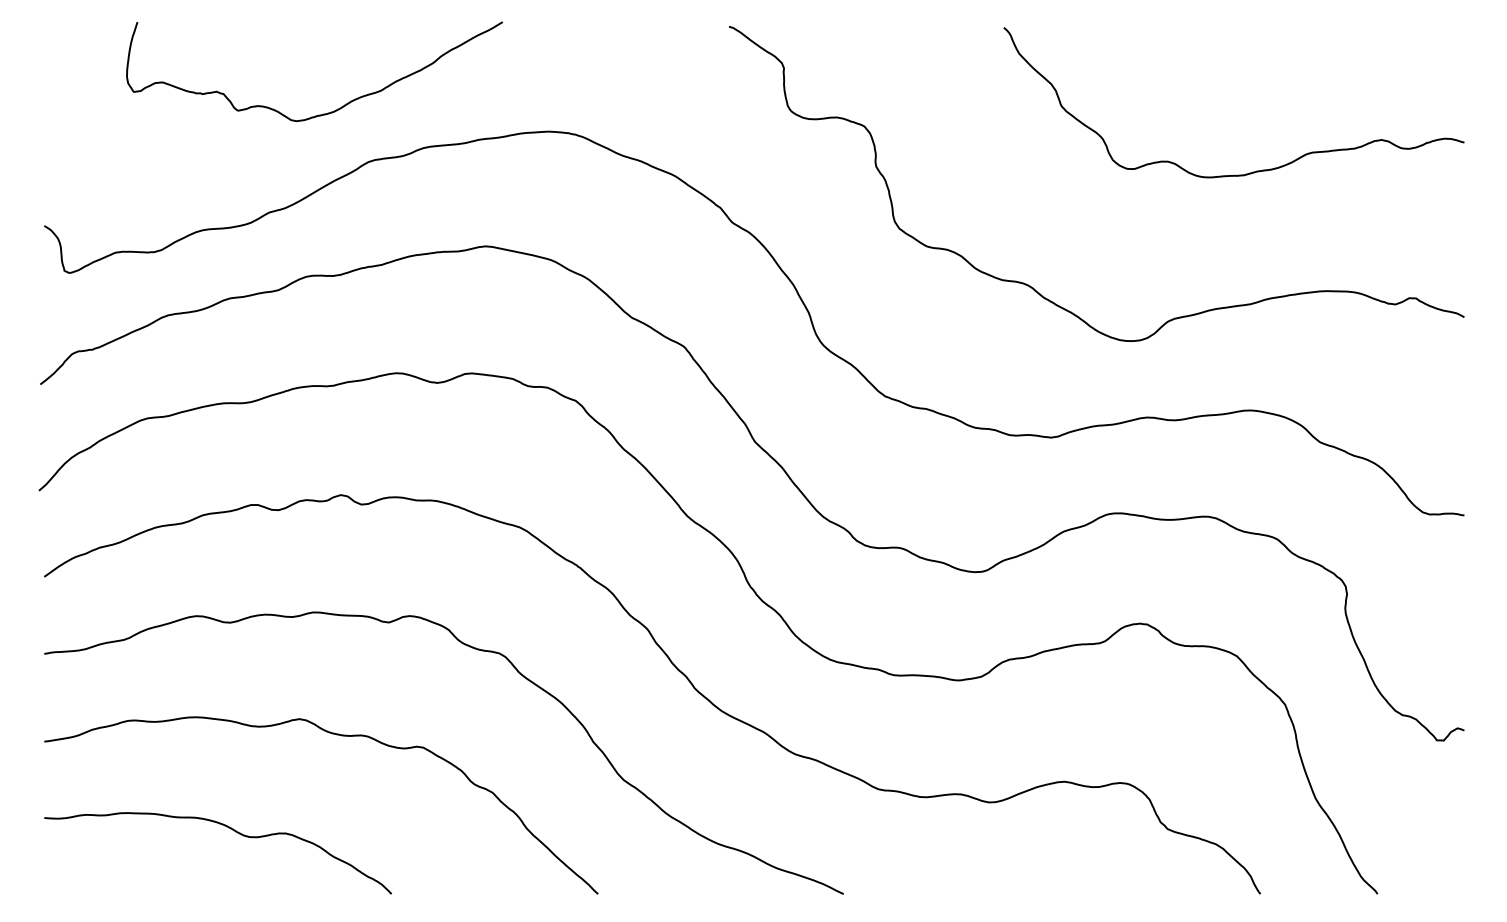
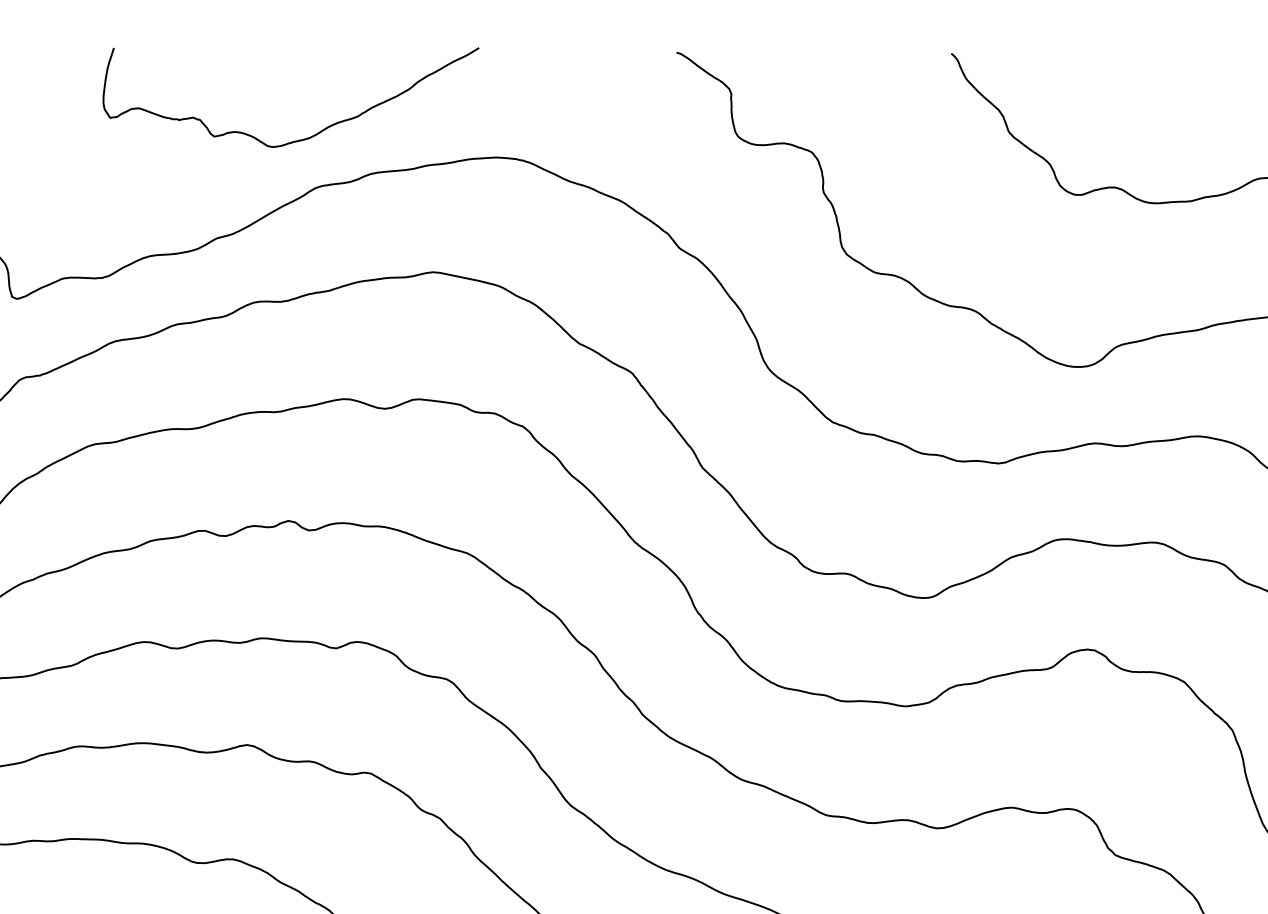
curve: (323, 113) -> (299, 139), moved

